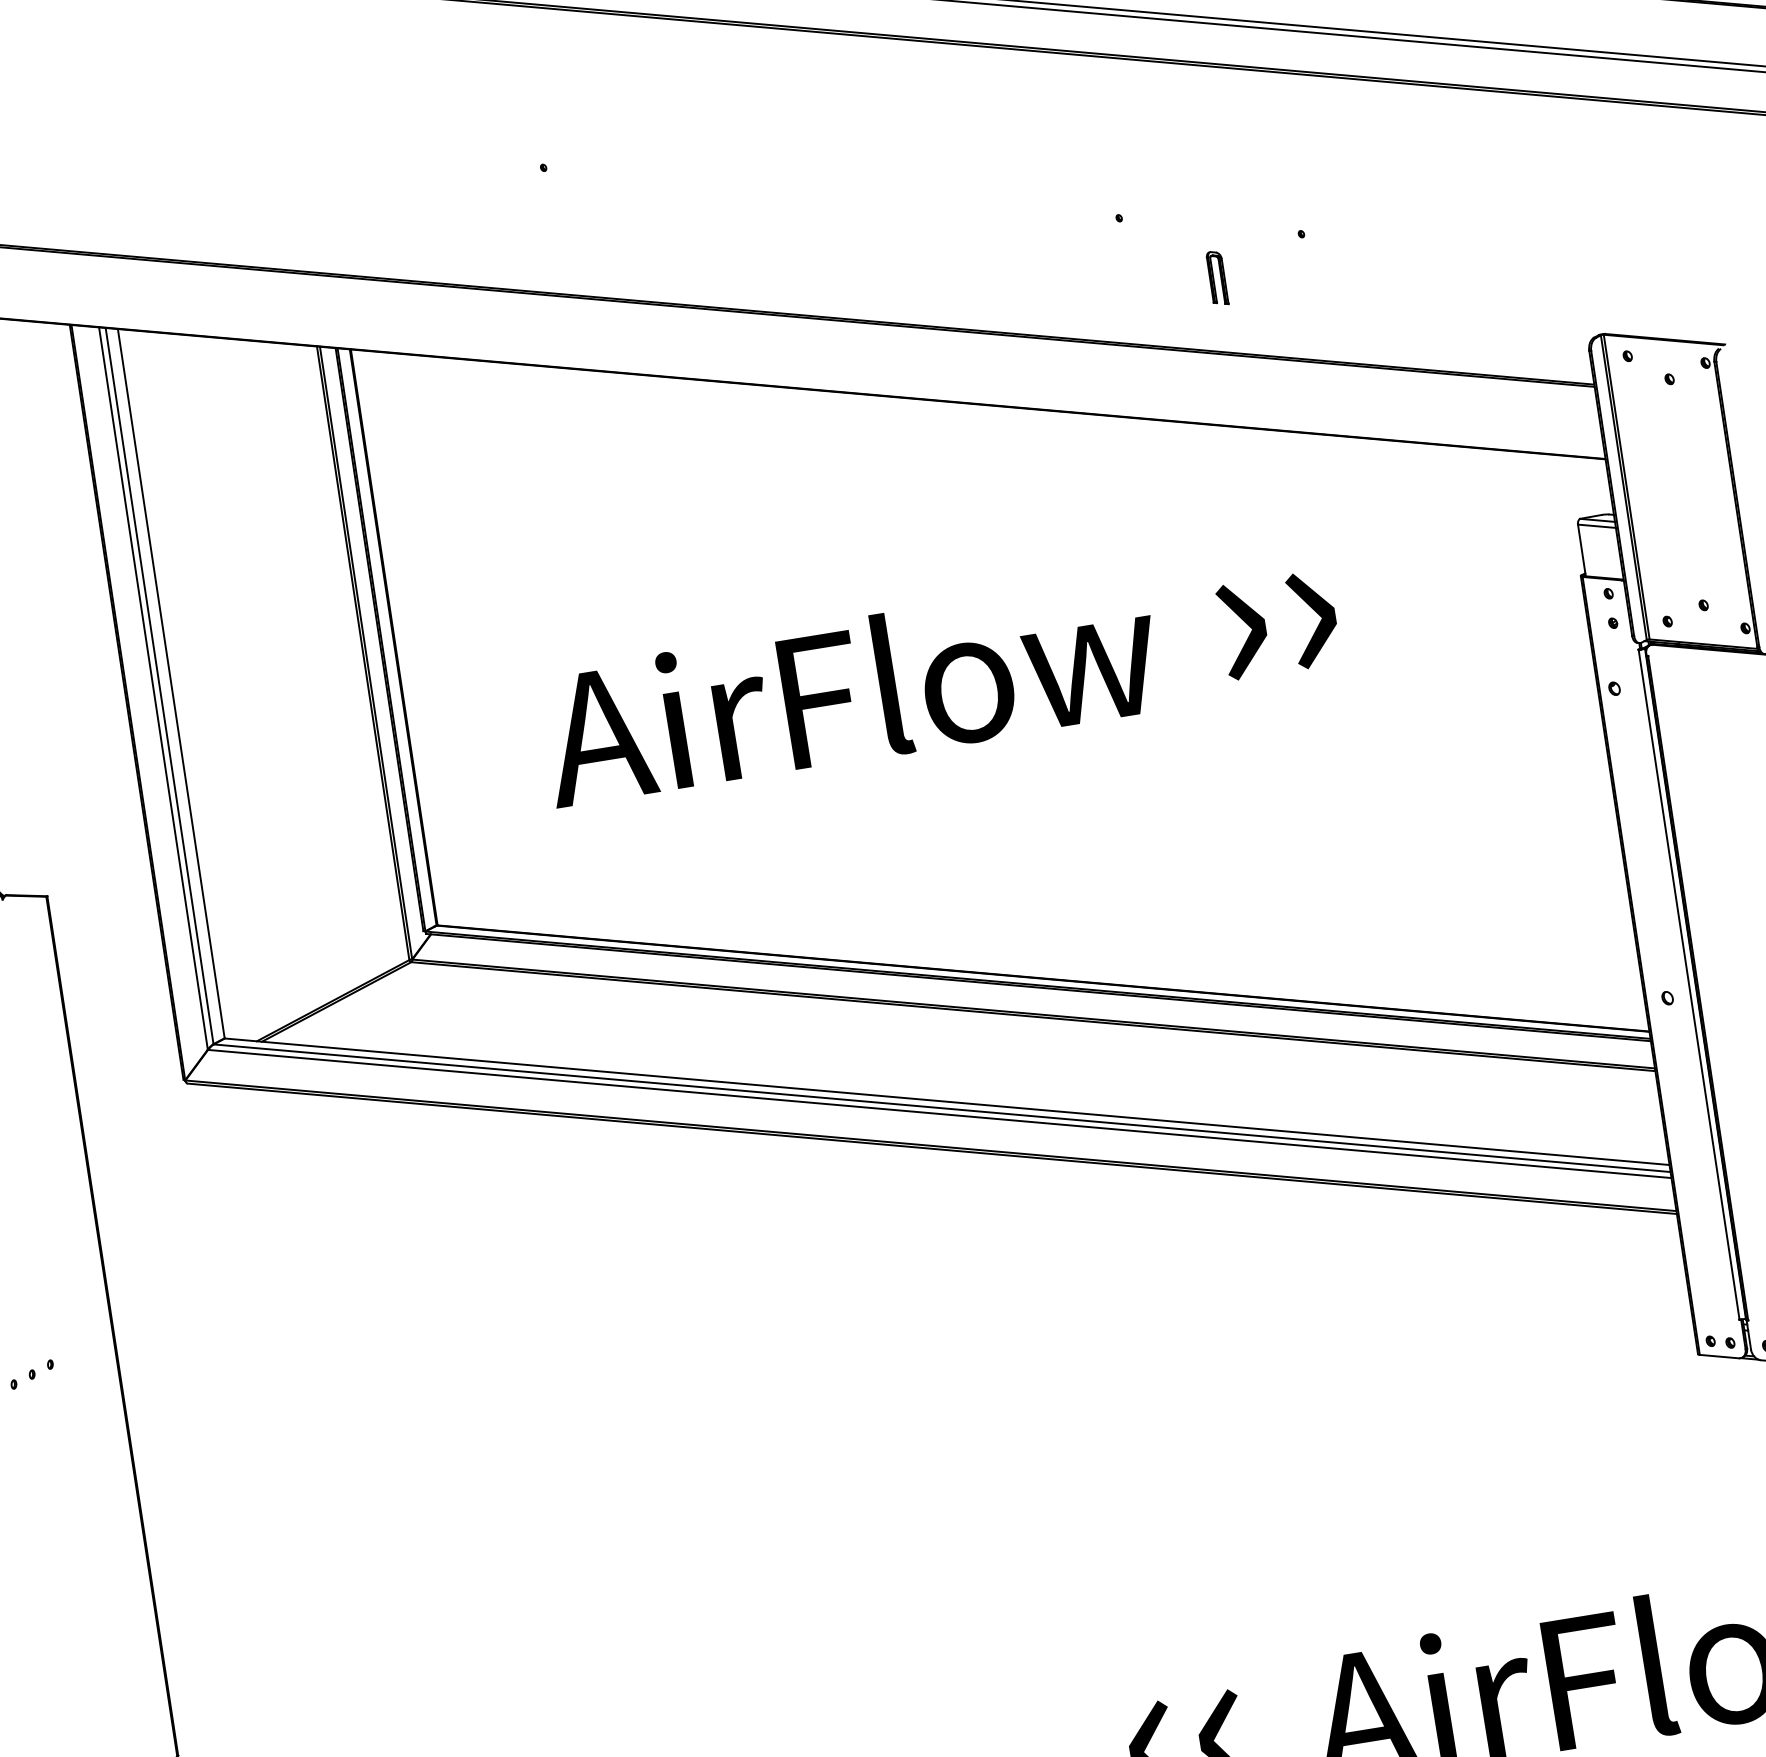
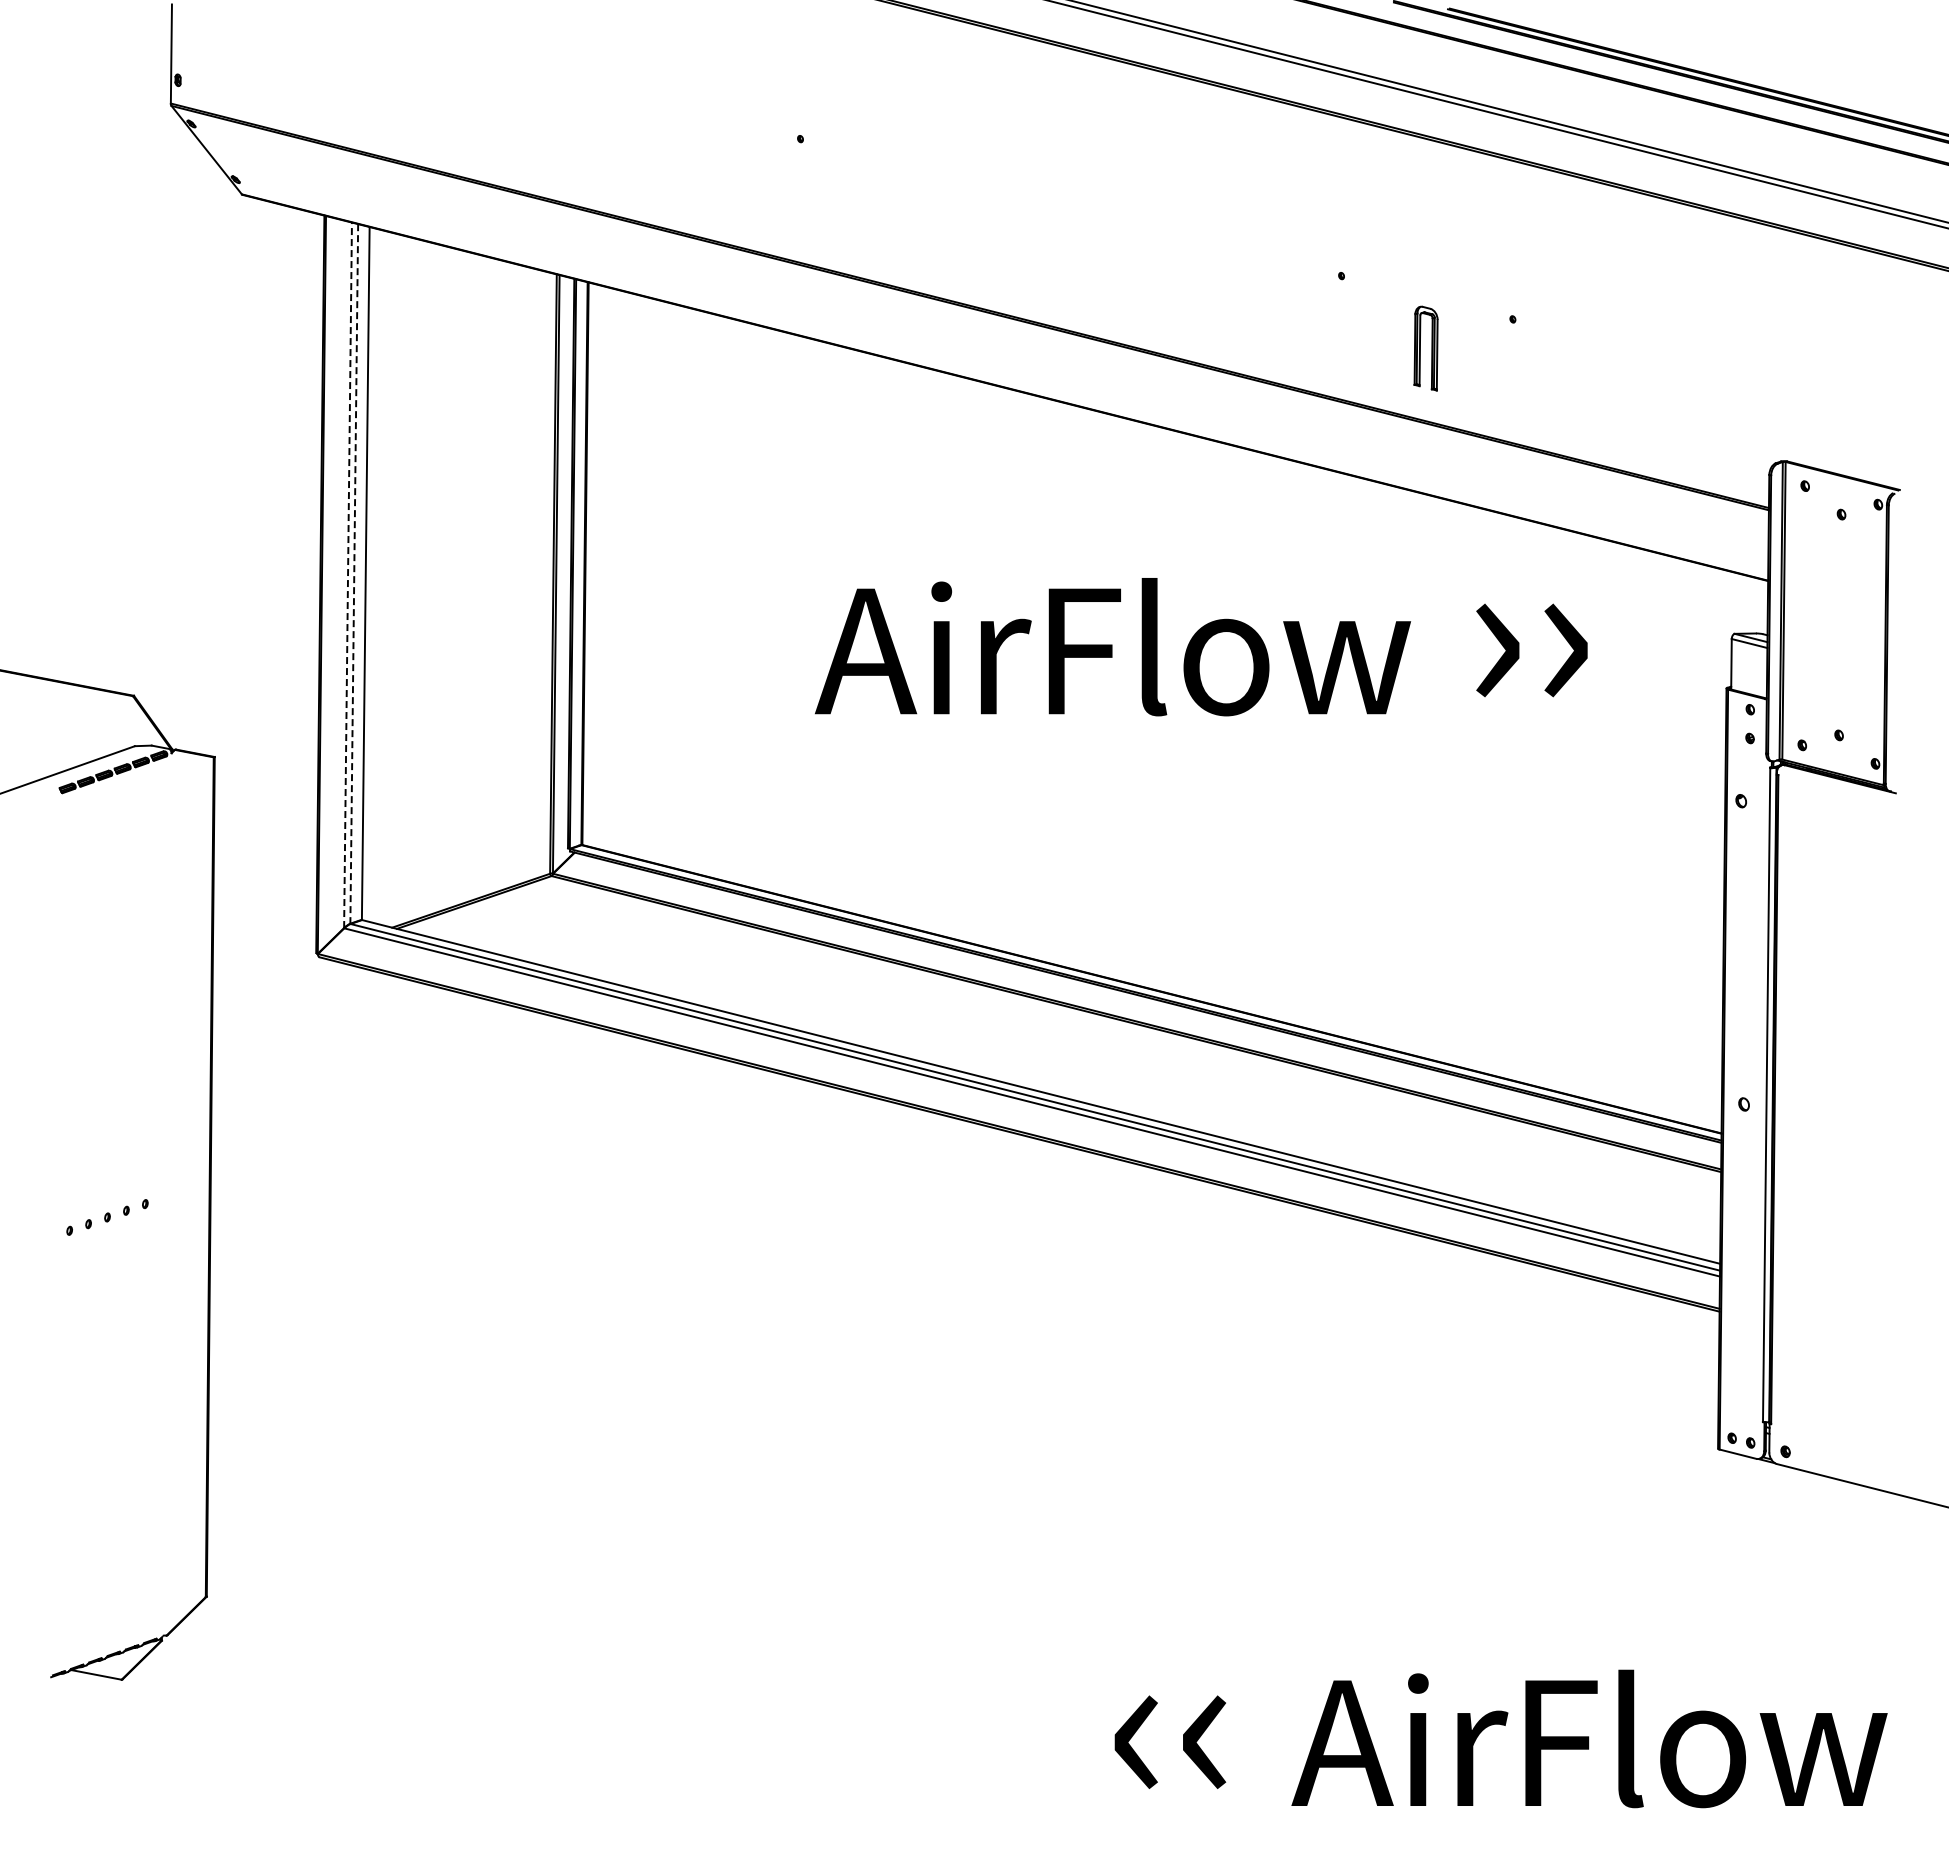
part: (1216, 278) -> (1425, 348), size x1.6
text: (940, 676) -> (1201, 647), moved
line: (159, 685) -> (354, 573), solid -> dashed
line: (153, 688) -> (348, 575), solid -> dashed

